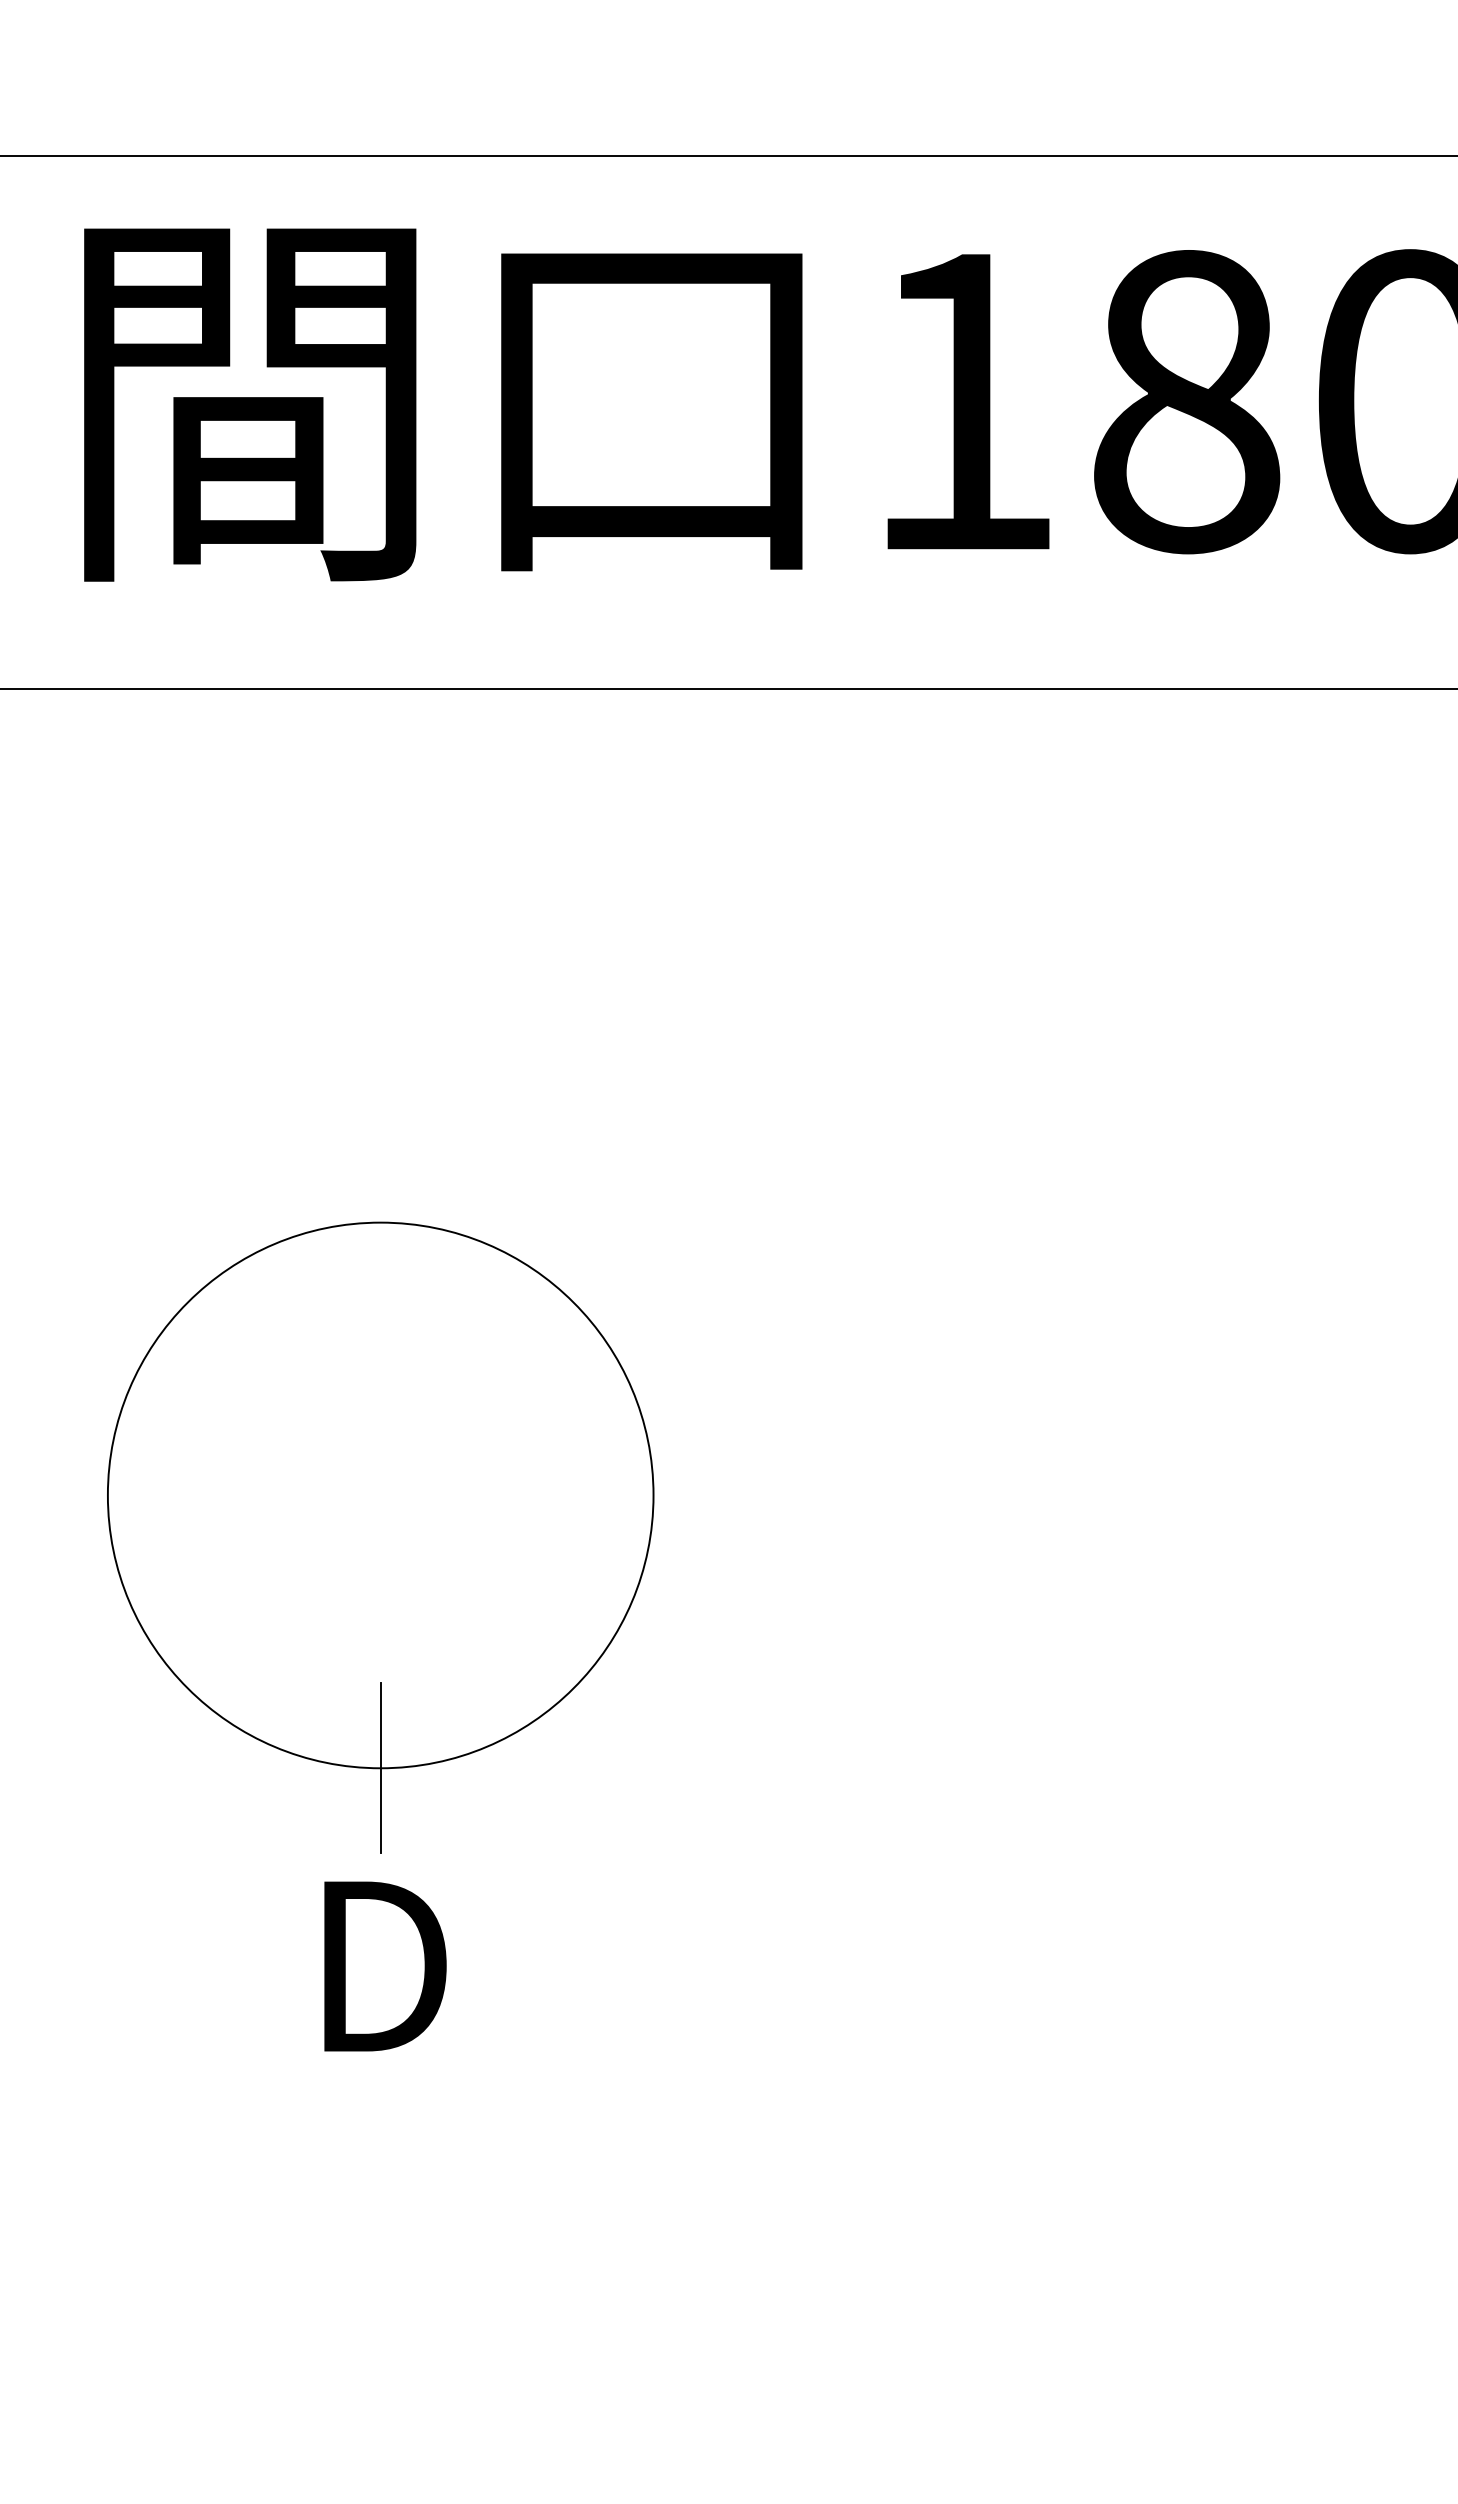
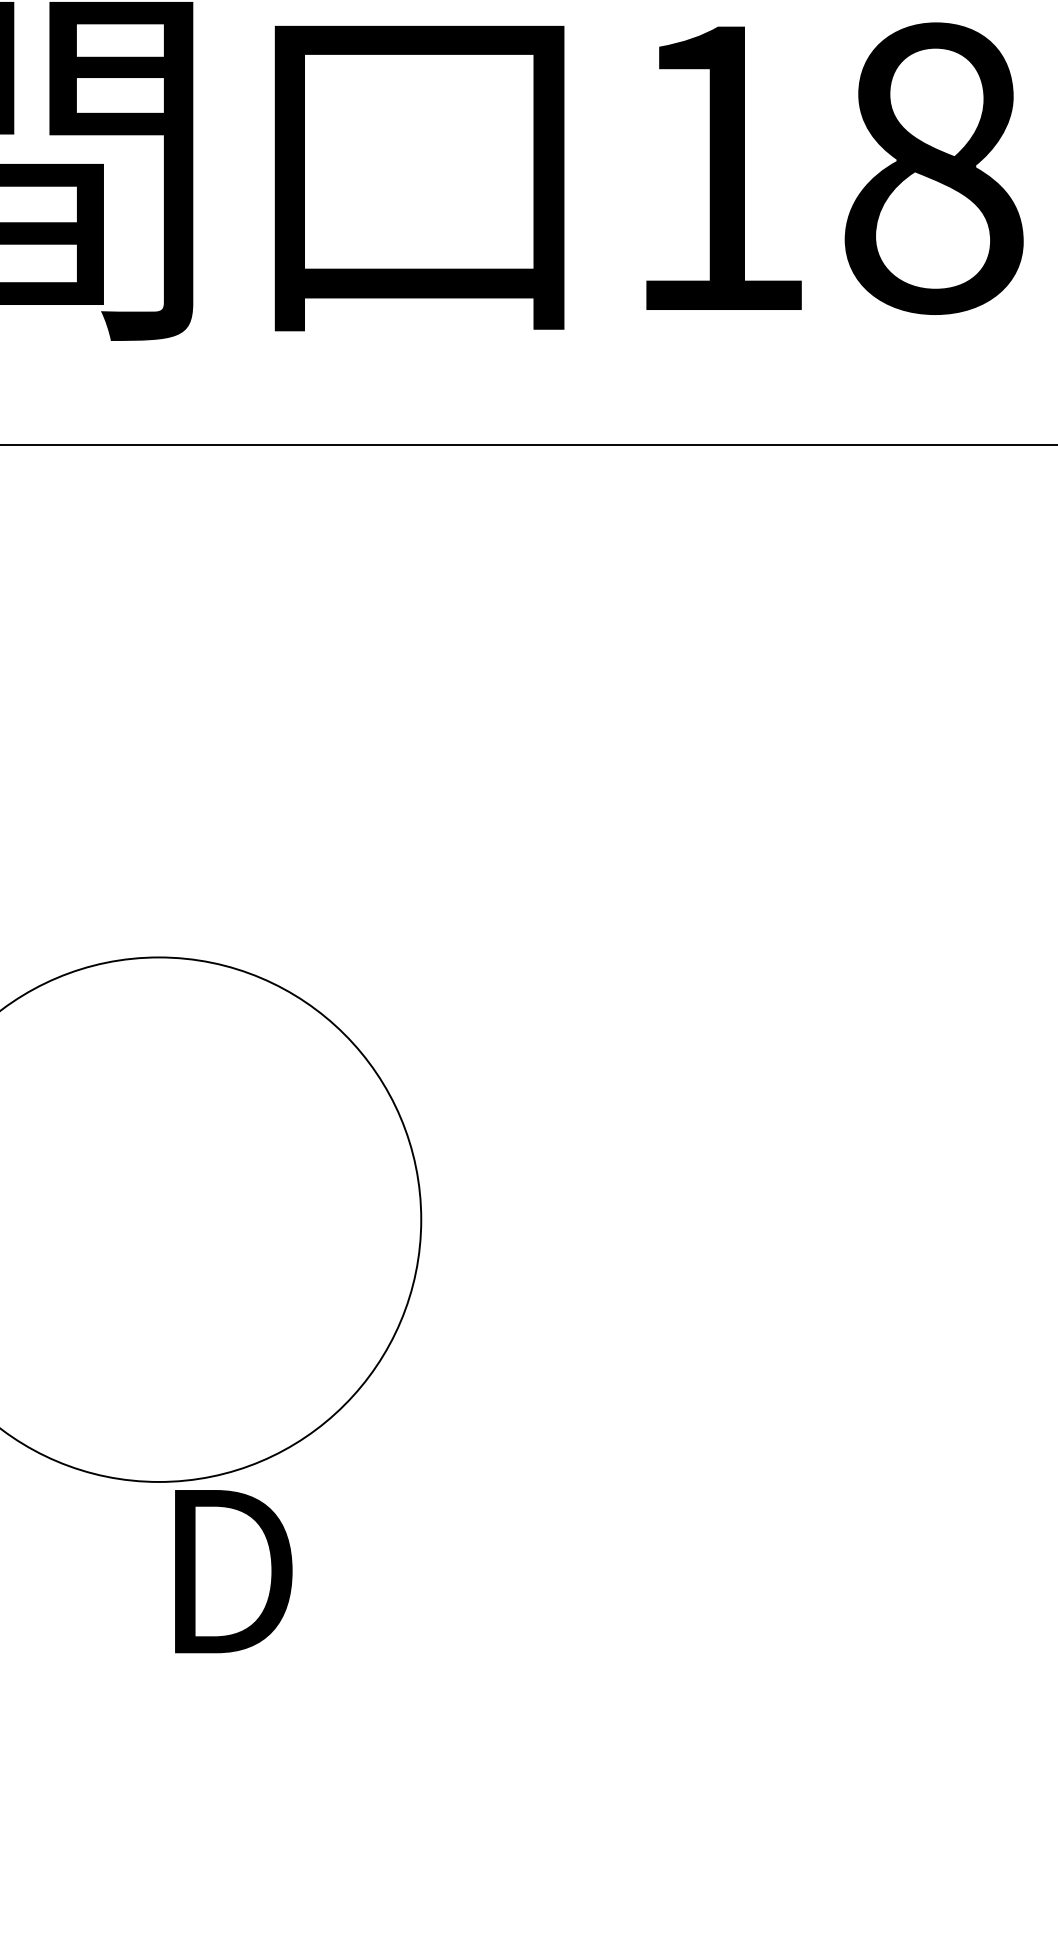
line: (380, 1768) -> (158, 1482), removed
text: (385, 1966) -> (233, 1571), moved

